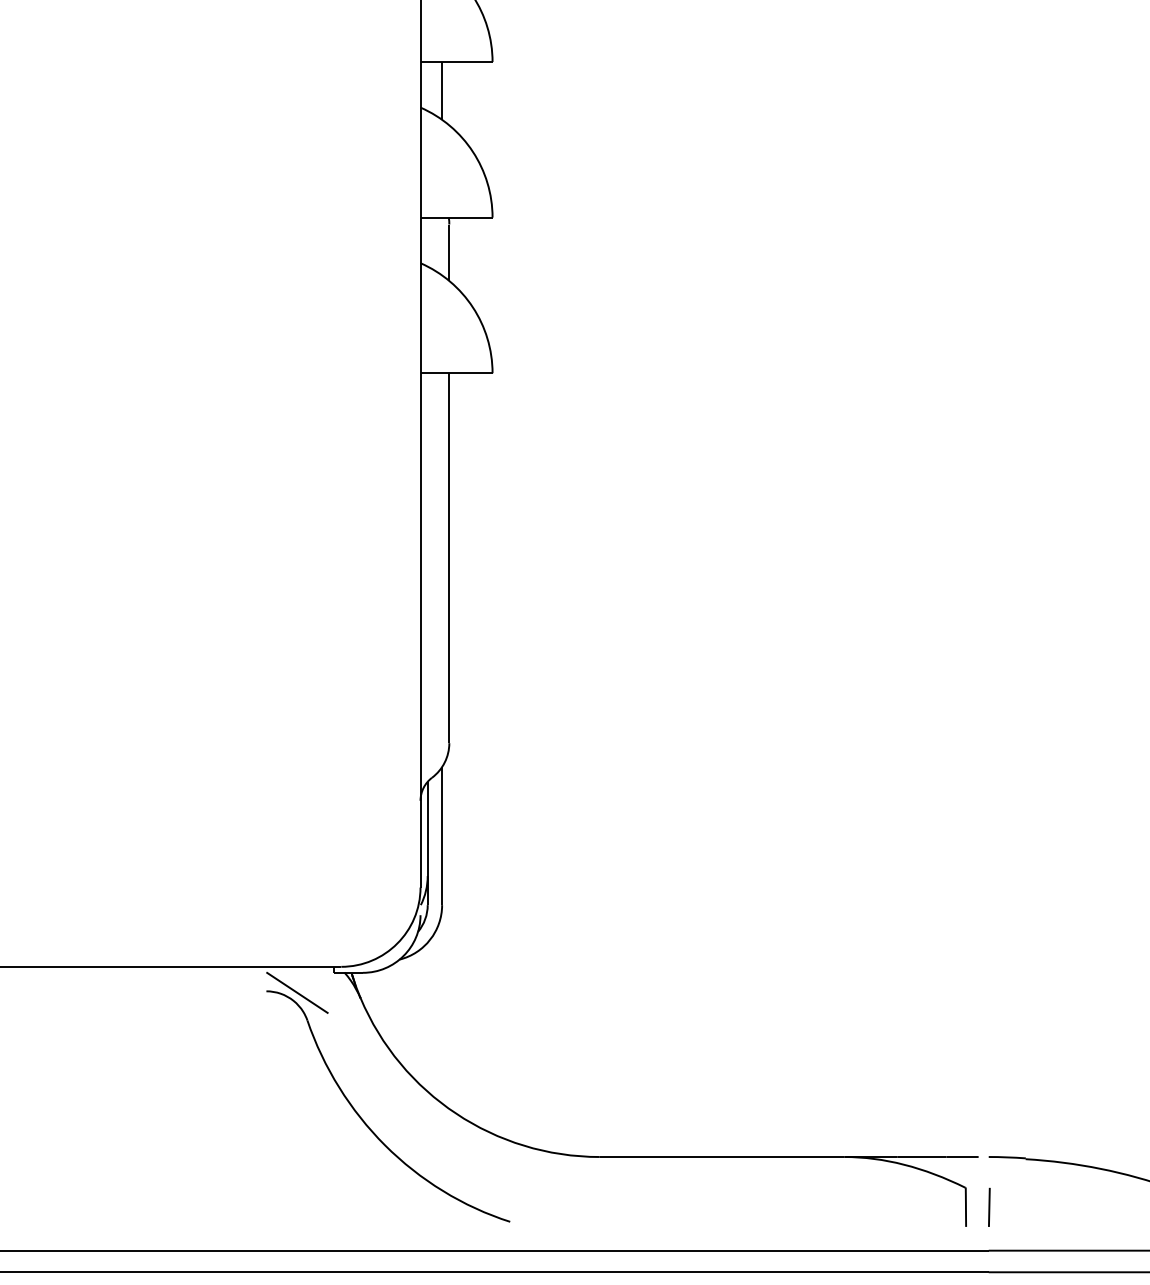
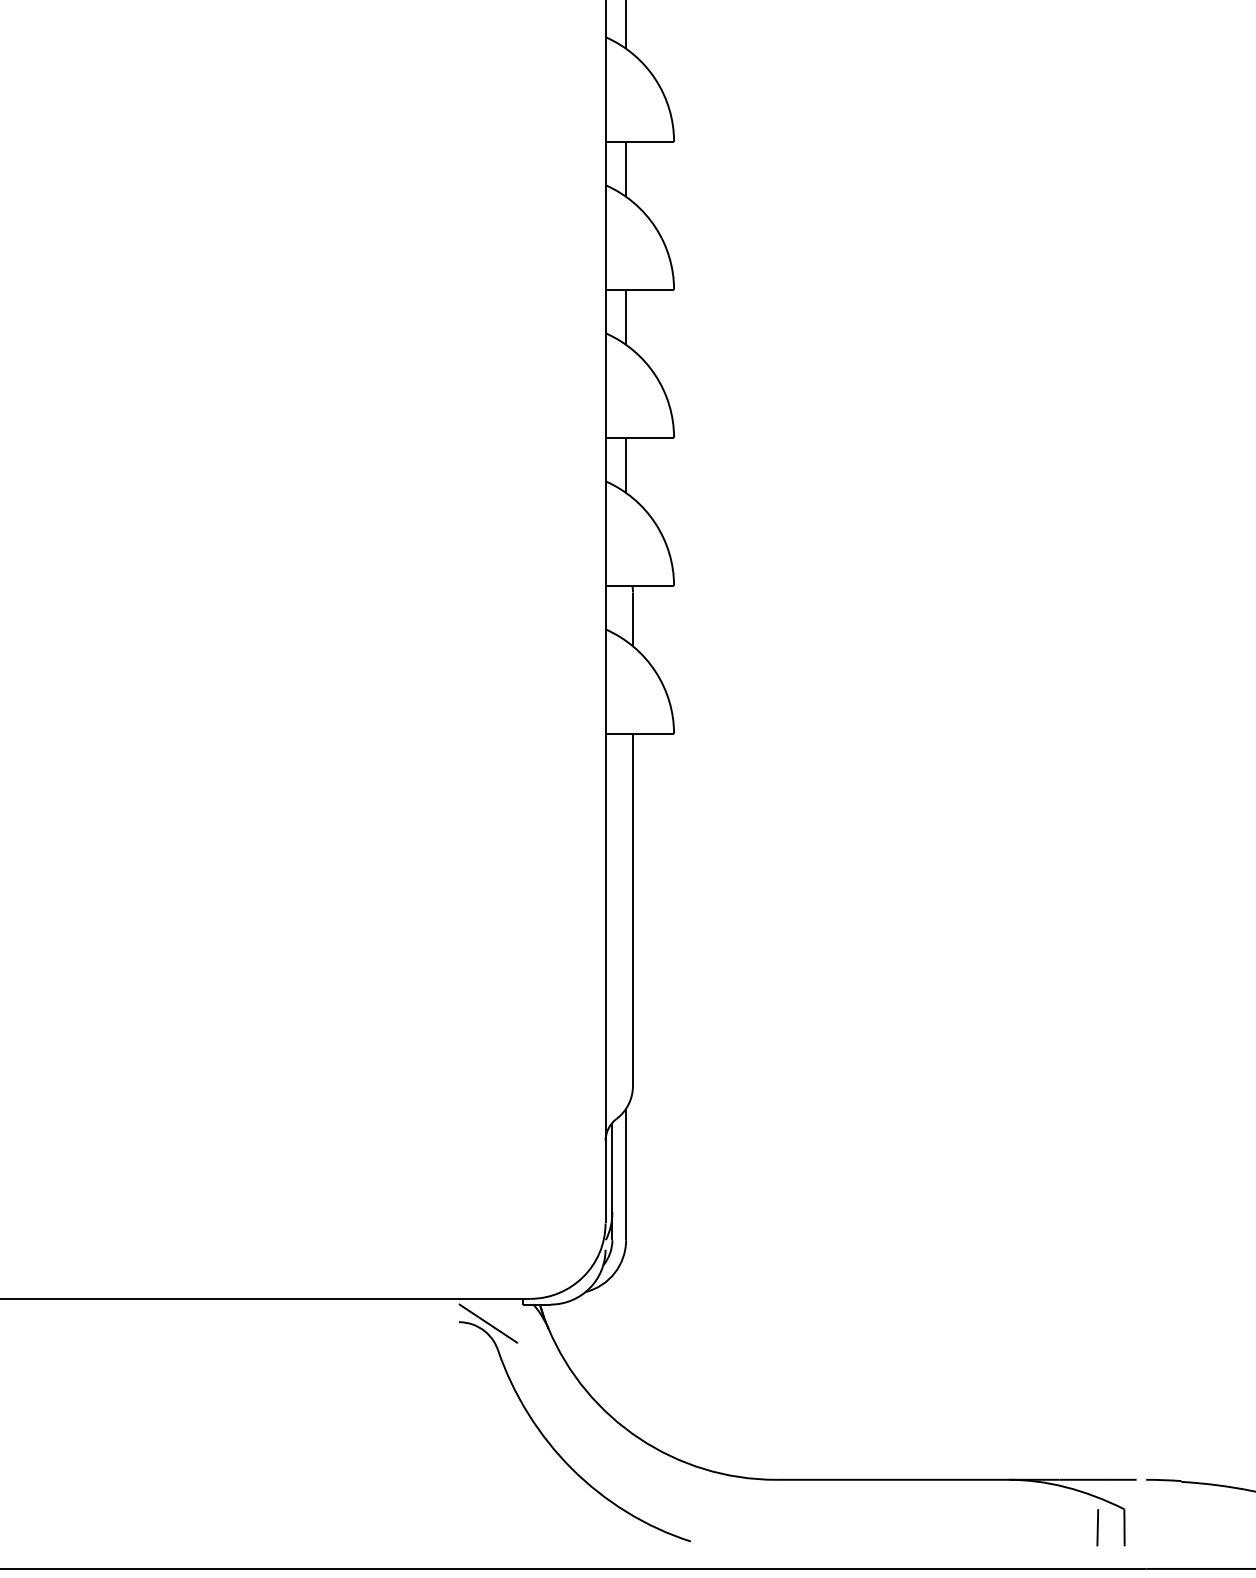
line: (989, 1207) -> (1097, 1527), moved

